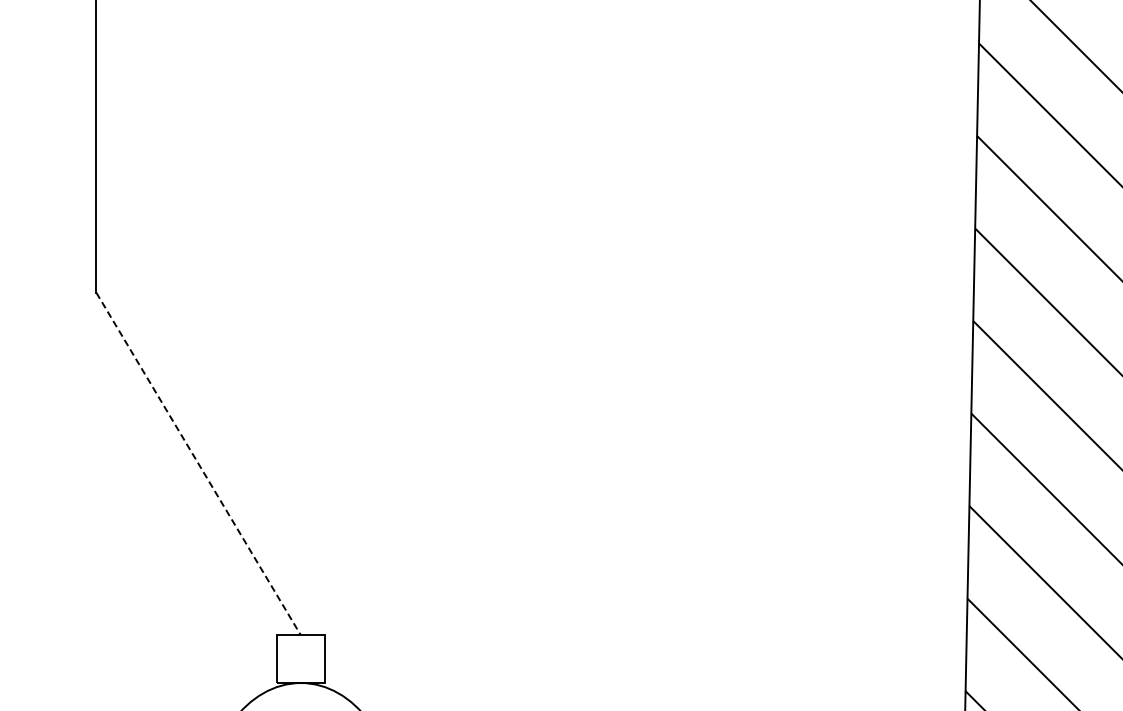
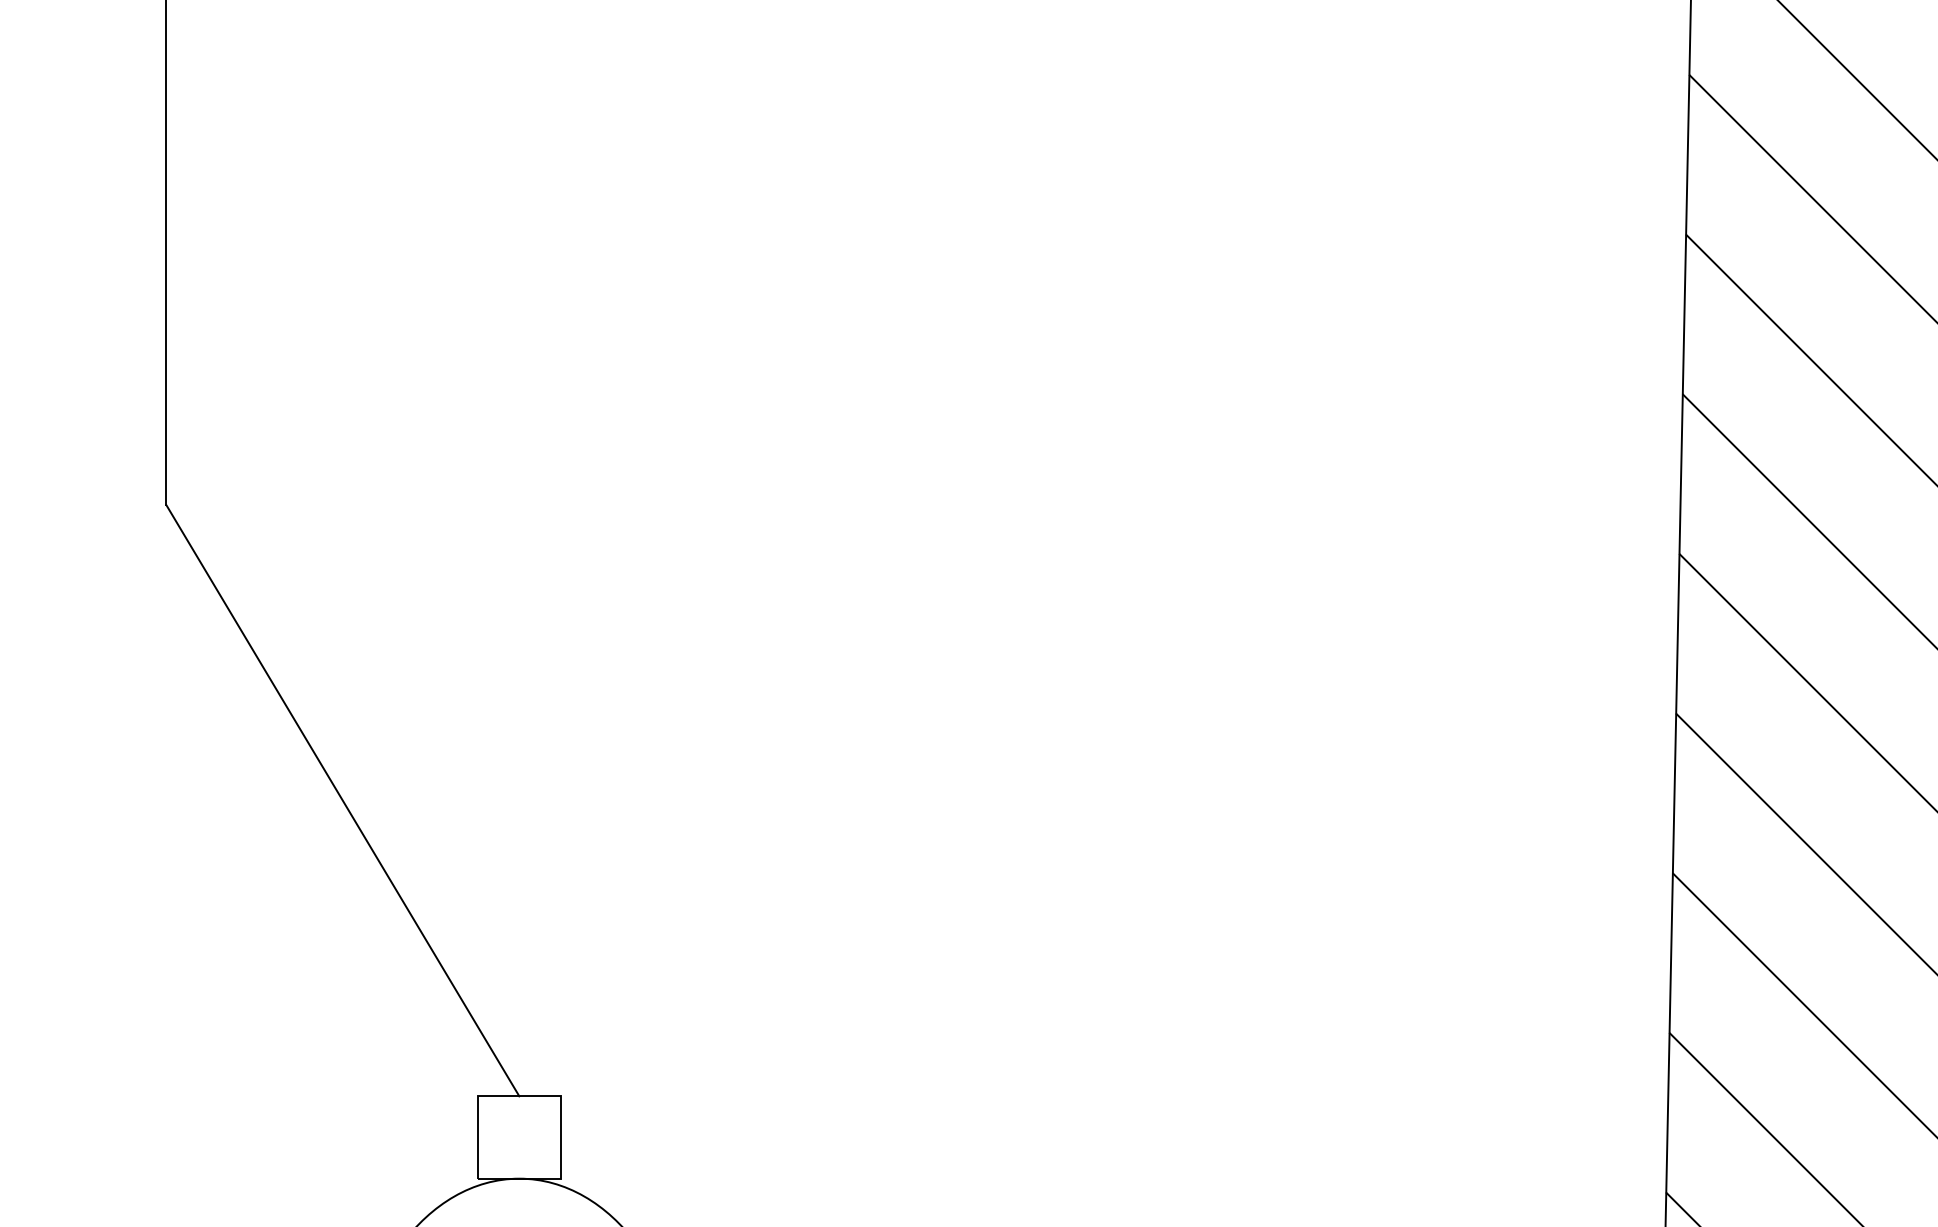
line: (198, 464) -> (342, 801), dashed -> solid

